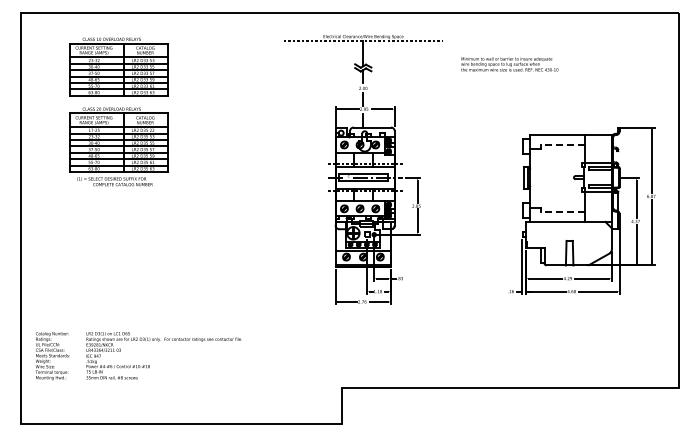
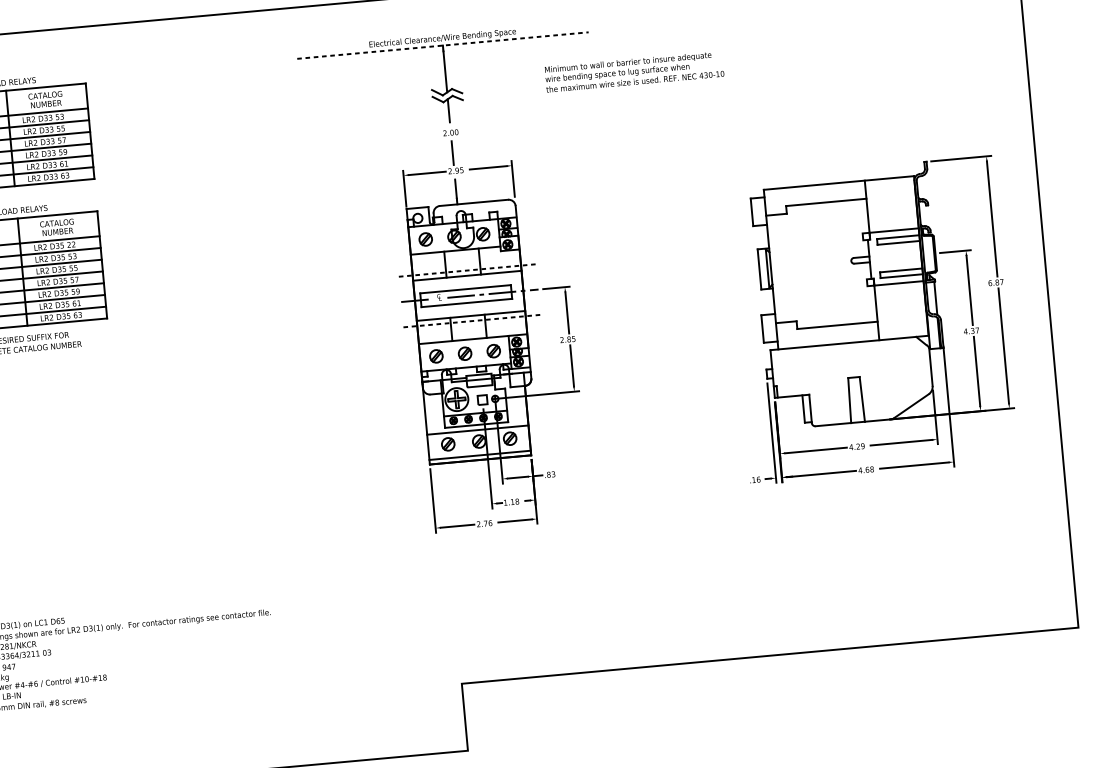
text: (509, 64) -> (633, 72), moved
line: (563, 144) -> (826, 202), dashed -> solid
line: (563, 211) -> (837, 324), dashed -> solid

